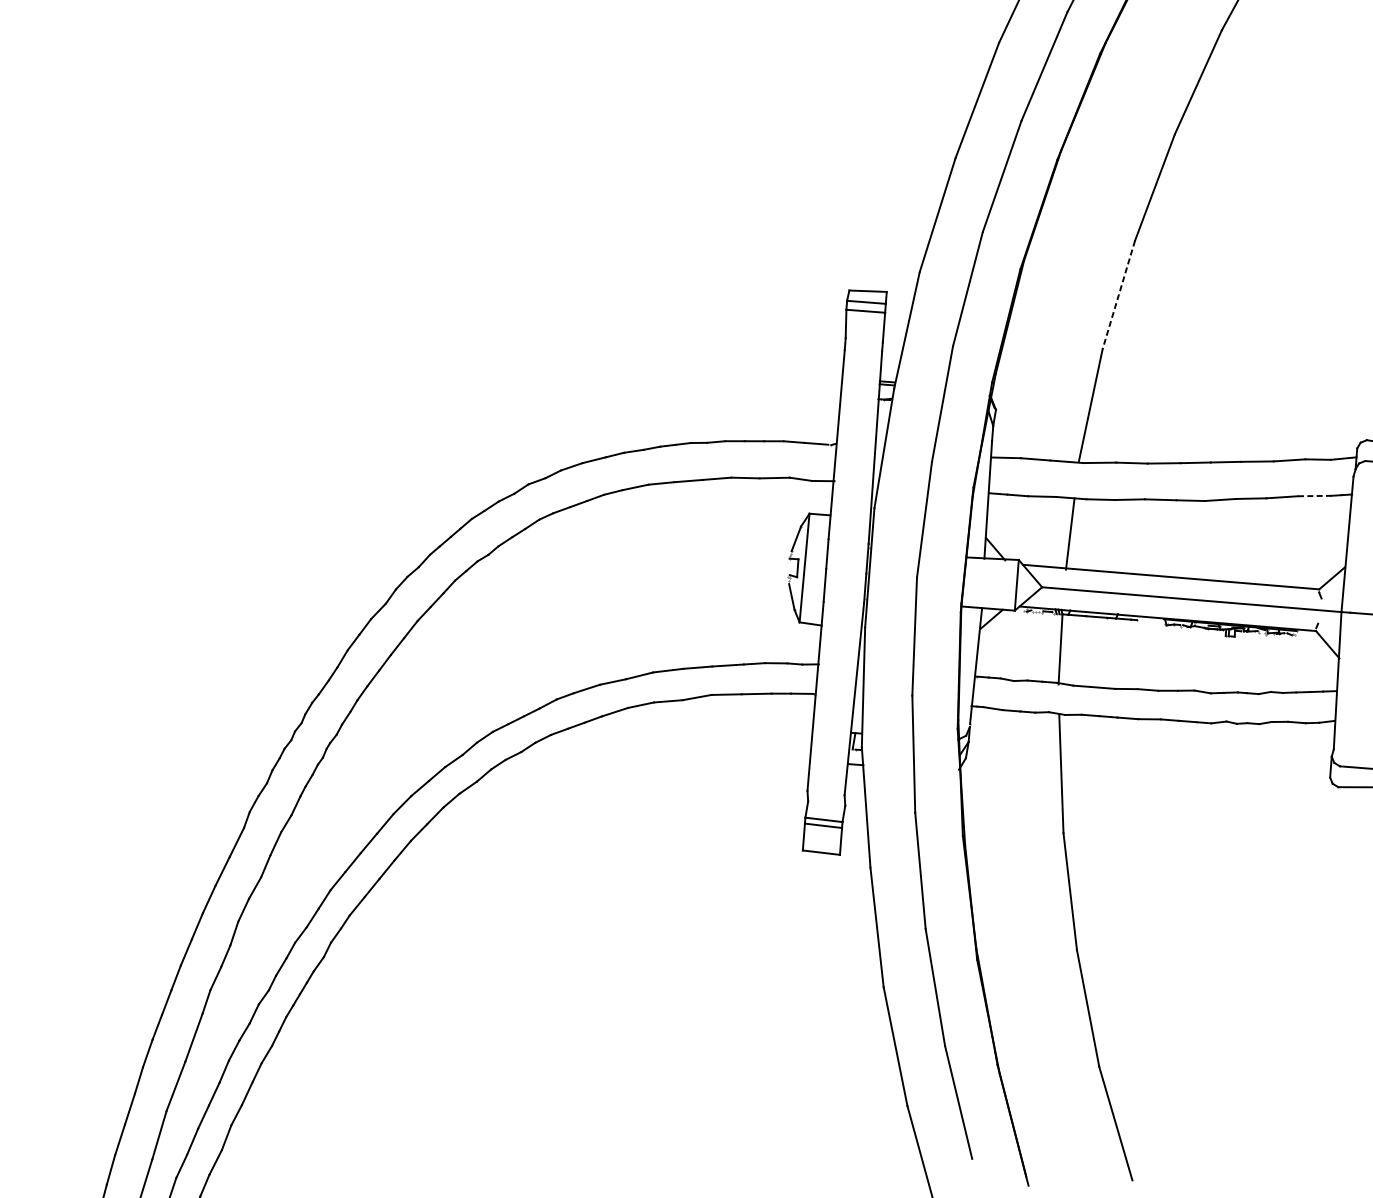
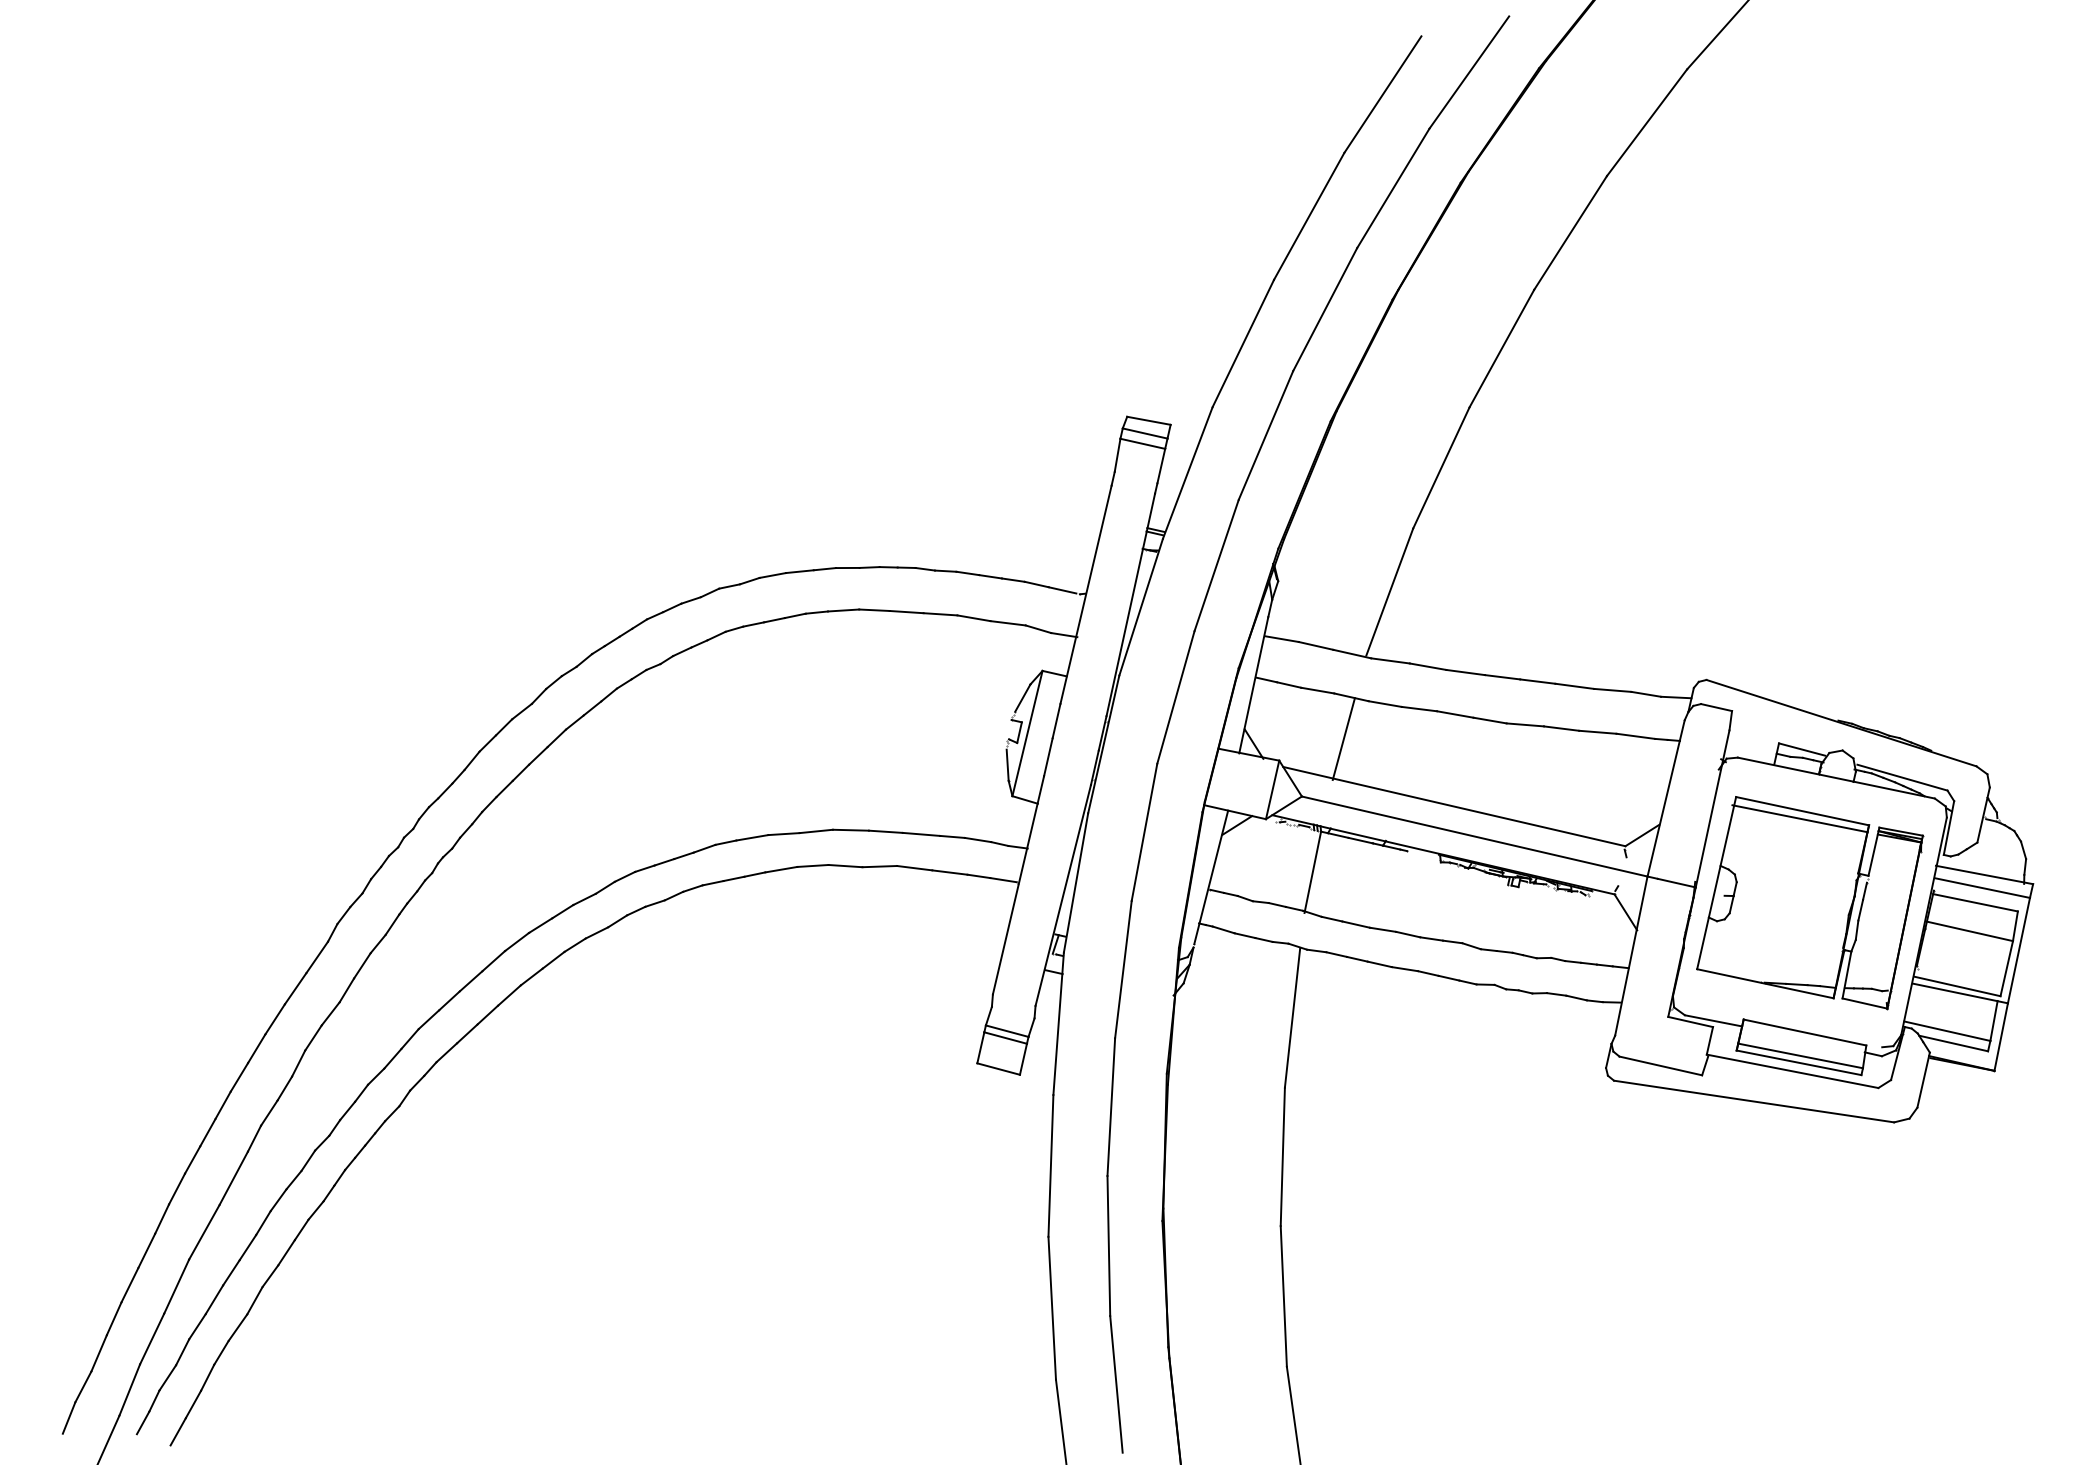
line: (1118, 294) -> (1441, 467), dashed -> solid
line: (1315, 496) -> (1636, 736), dashed -> solid

